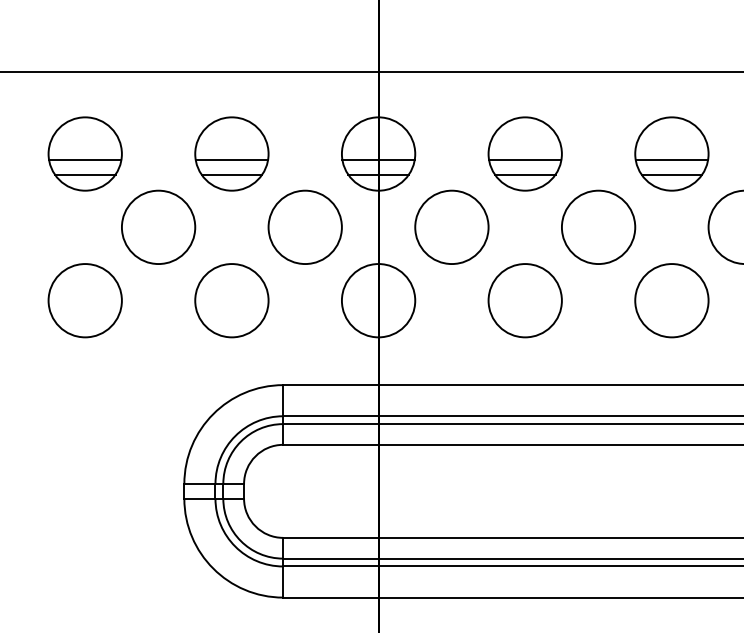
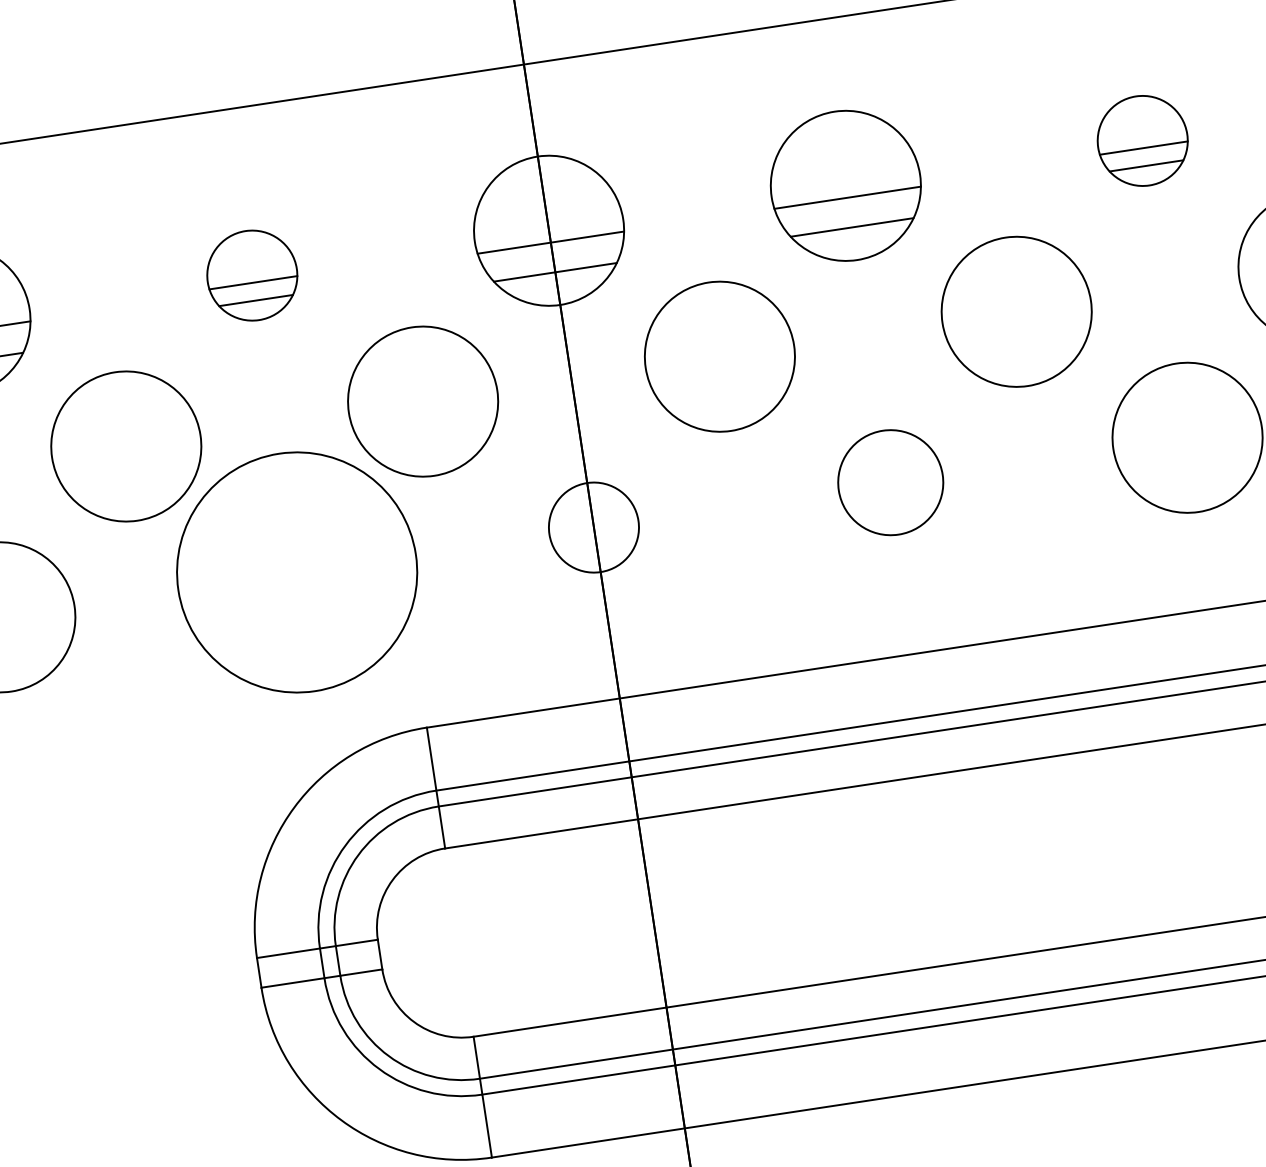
part: (231, 153) -> (251, 274), size x0.6
part: (671, 153) -> (1141, 140), size x0.6
circle: (231, 300) -> (296, 572), size x1.6
circle: (378, 300) -> (593, 527), size x0.6
circle: (524, 300) -> (889, 482), size x0.7

